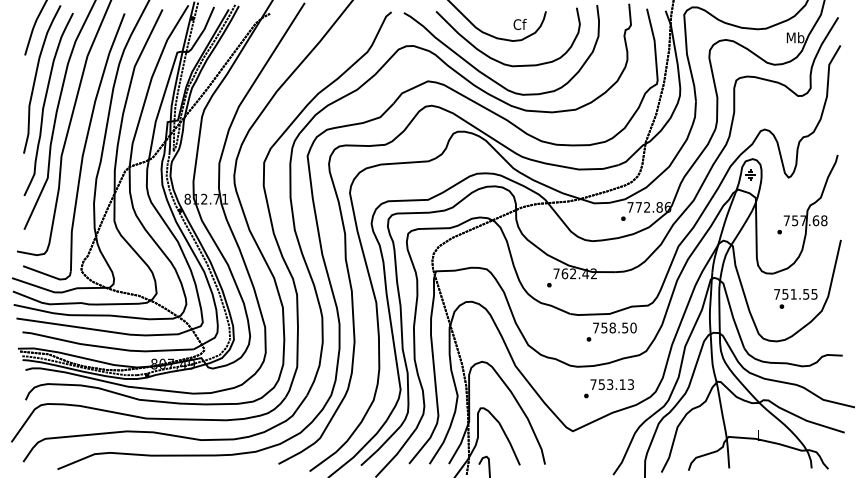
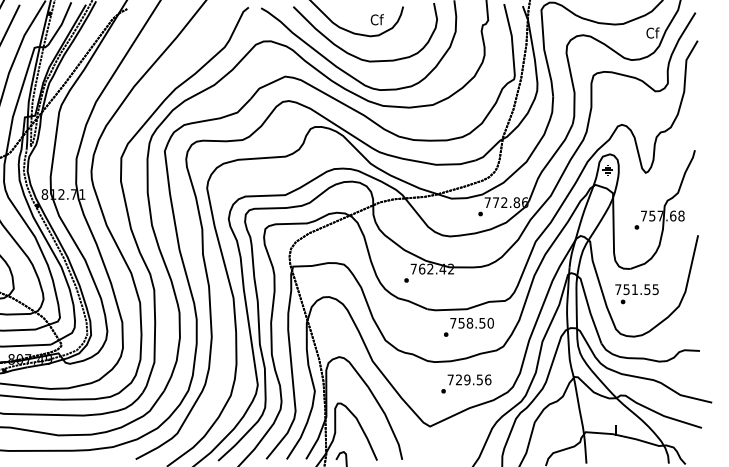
text: (795, 37) -> (652, 32), Mb -> Cf
text: (795, 298) -> (636, 293), moved
text: (616, 384) -> (473, 379), 753.13 -> 729.56

